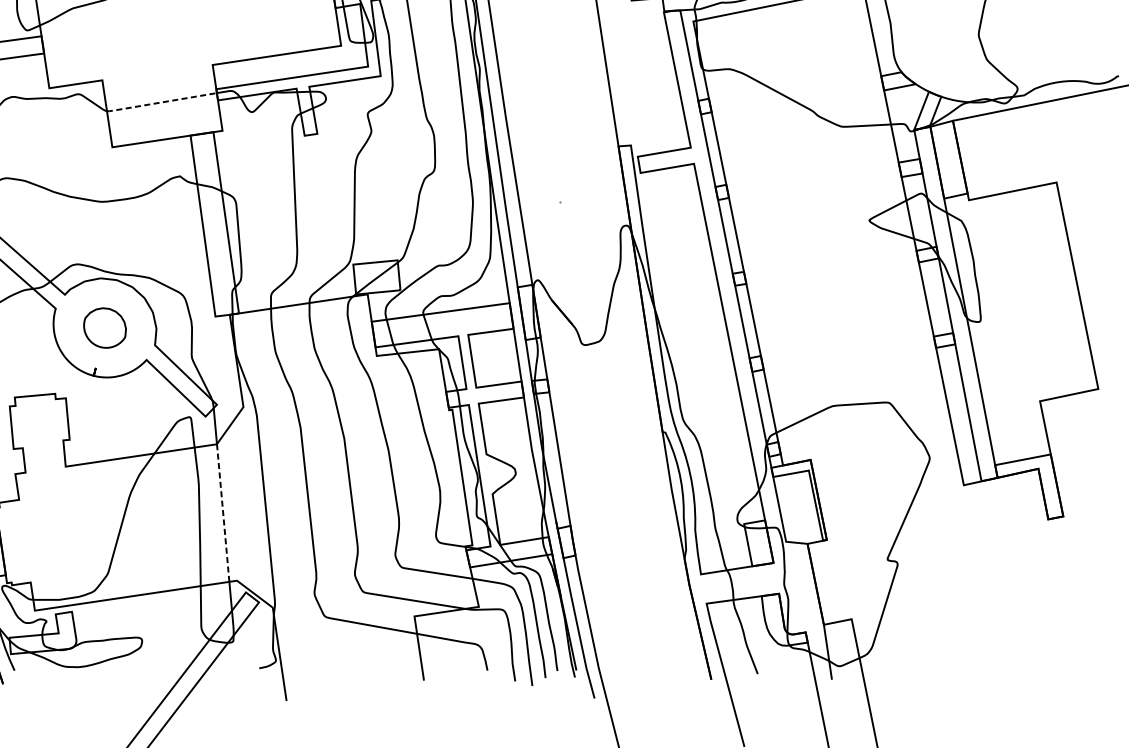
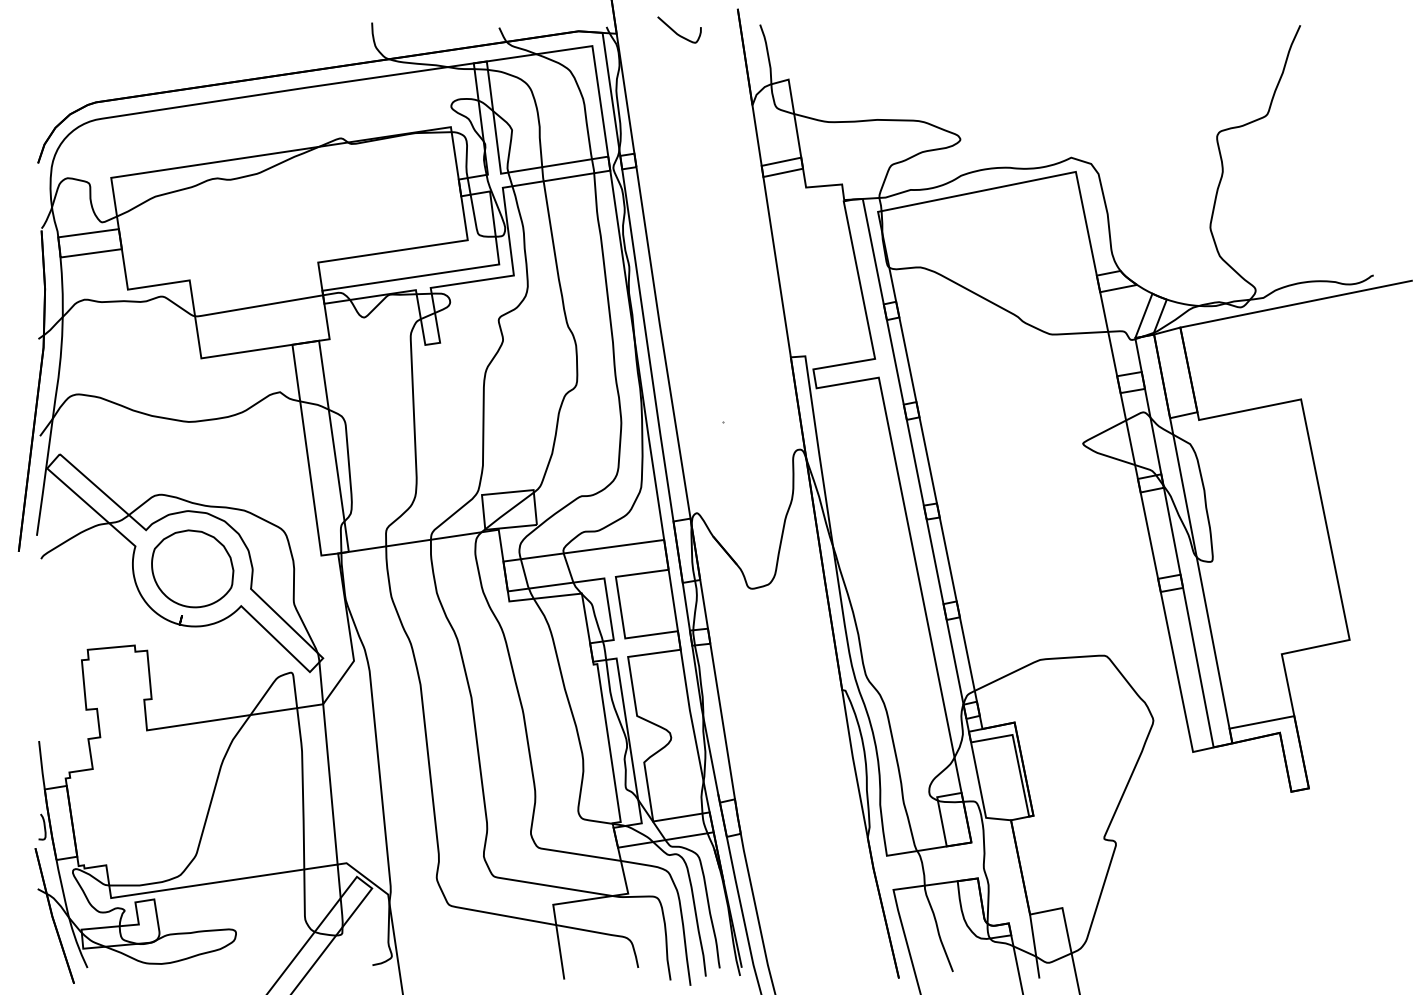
line: (161, 102) -> (258, 306), dashed -> solid
part: (104, 327) -> (192, 568), size x1.67
line: (223, 513) -> (330, 784), dashed -> solid

